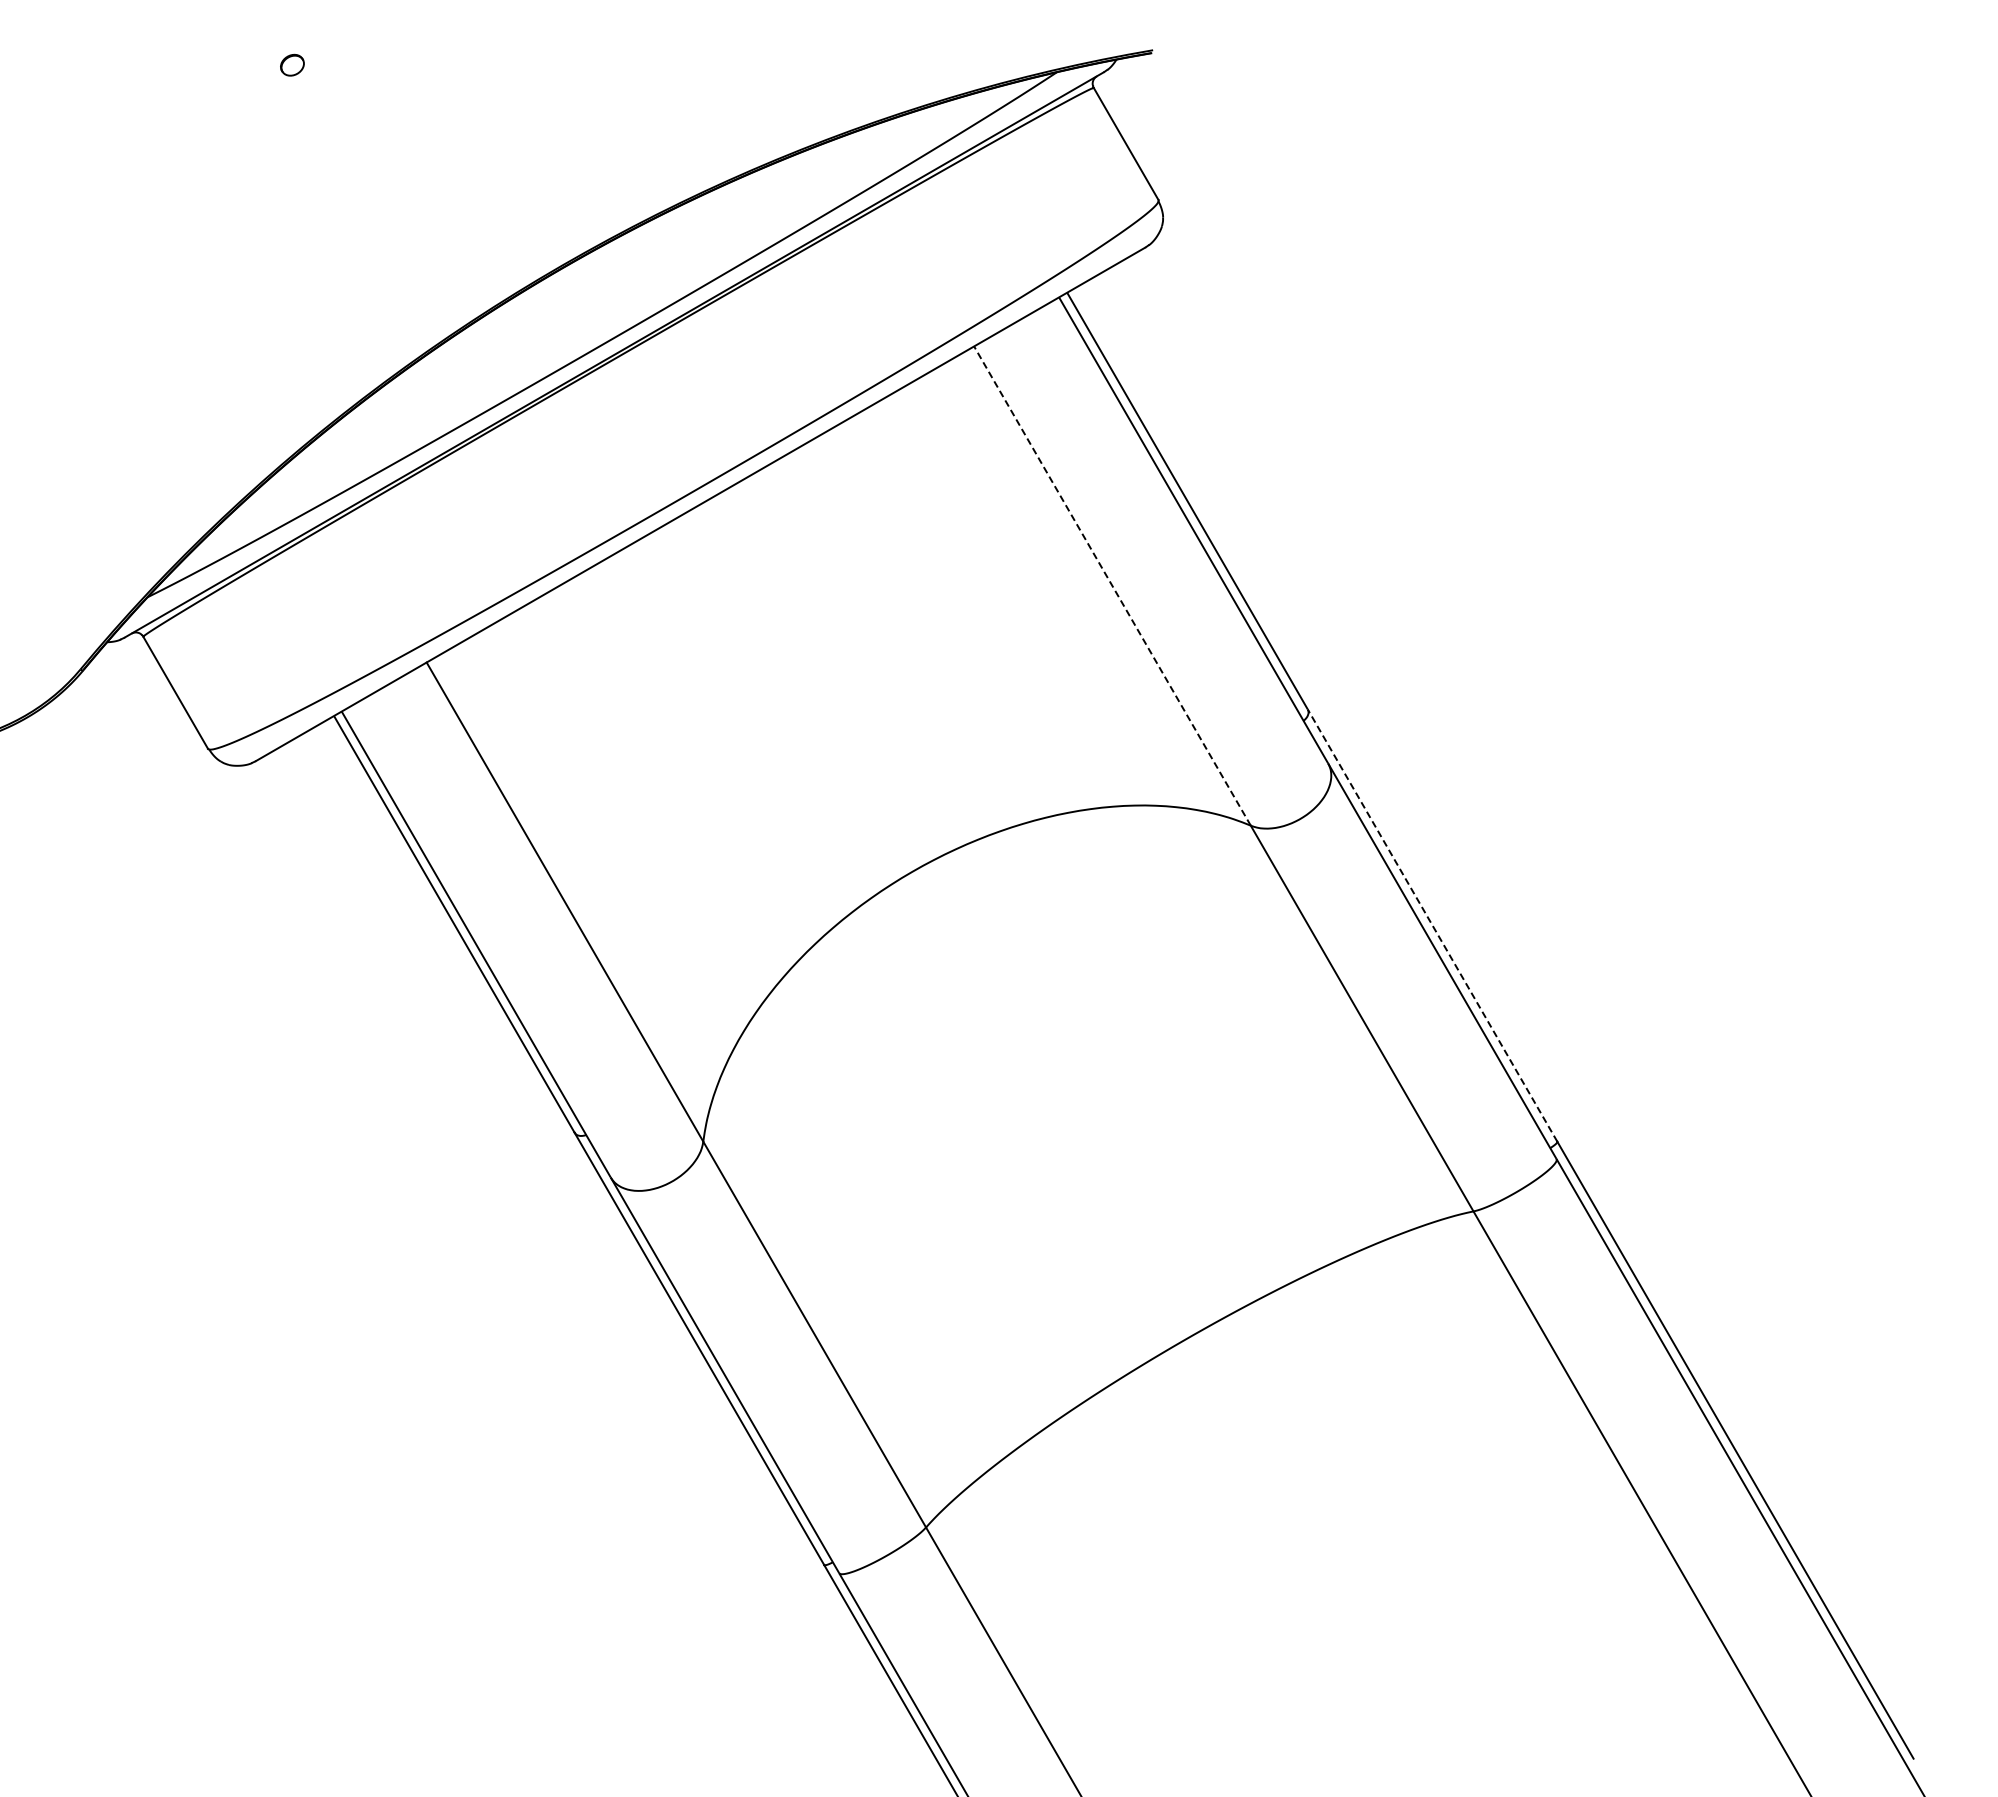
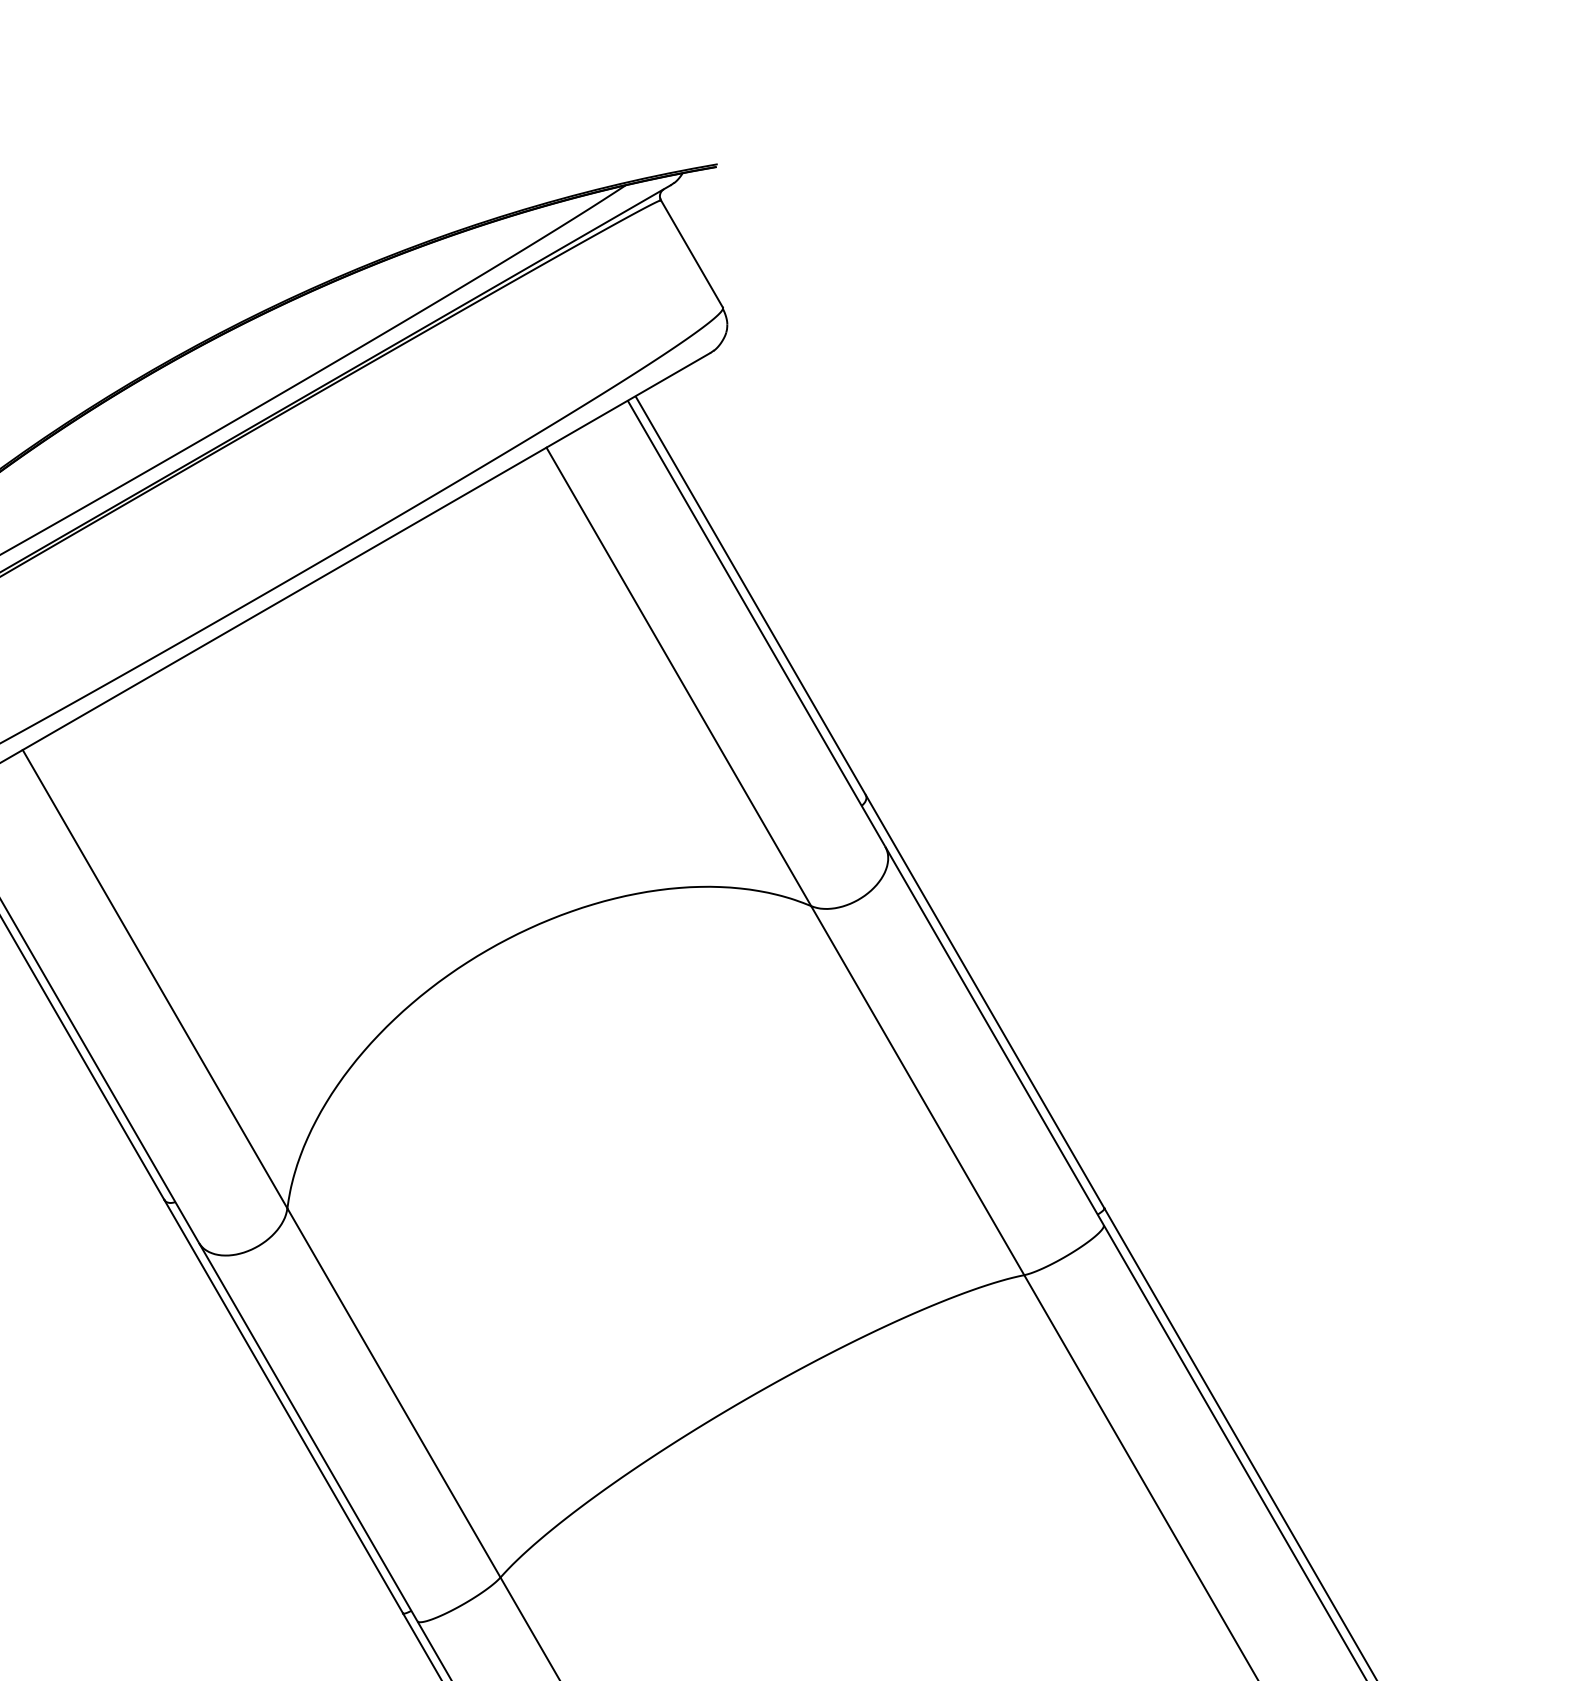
line: (1112, 586) -> (678, 677), dashed -> solid
line: (1432, 925) -> (985, 1001), dashed -> solid

